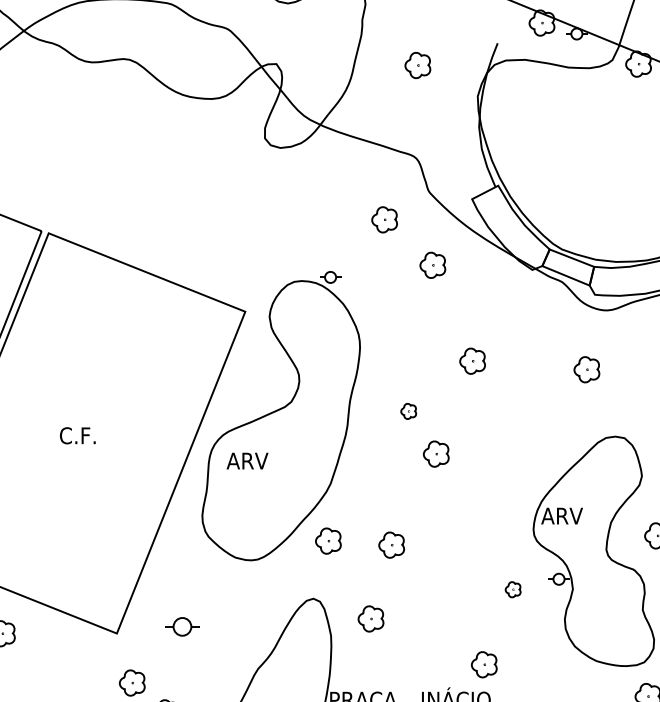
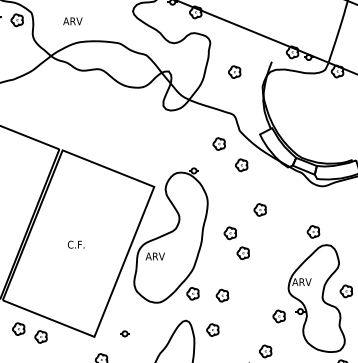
part: (586, 368) -> (313, 231), moved
part: (408, 411) -> (230, 233), size x1.67
part: (511, 589) -> (278, 316), size x1.67
part: (181, 626) -> (124, 333), size x0.62

